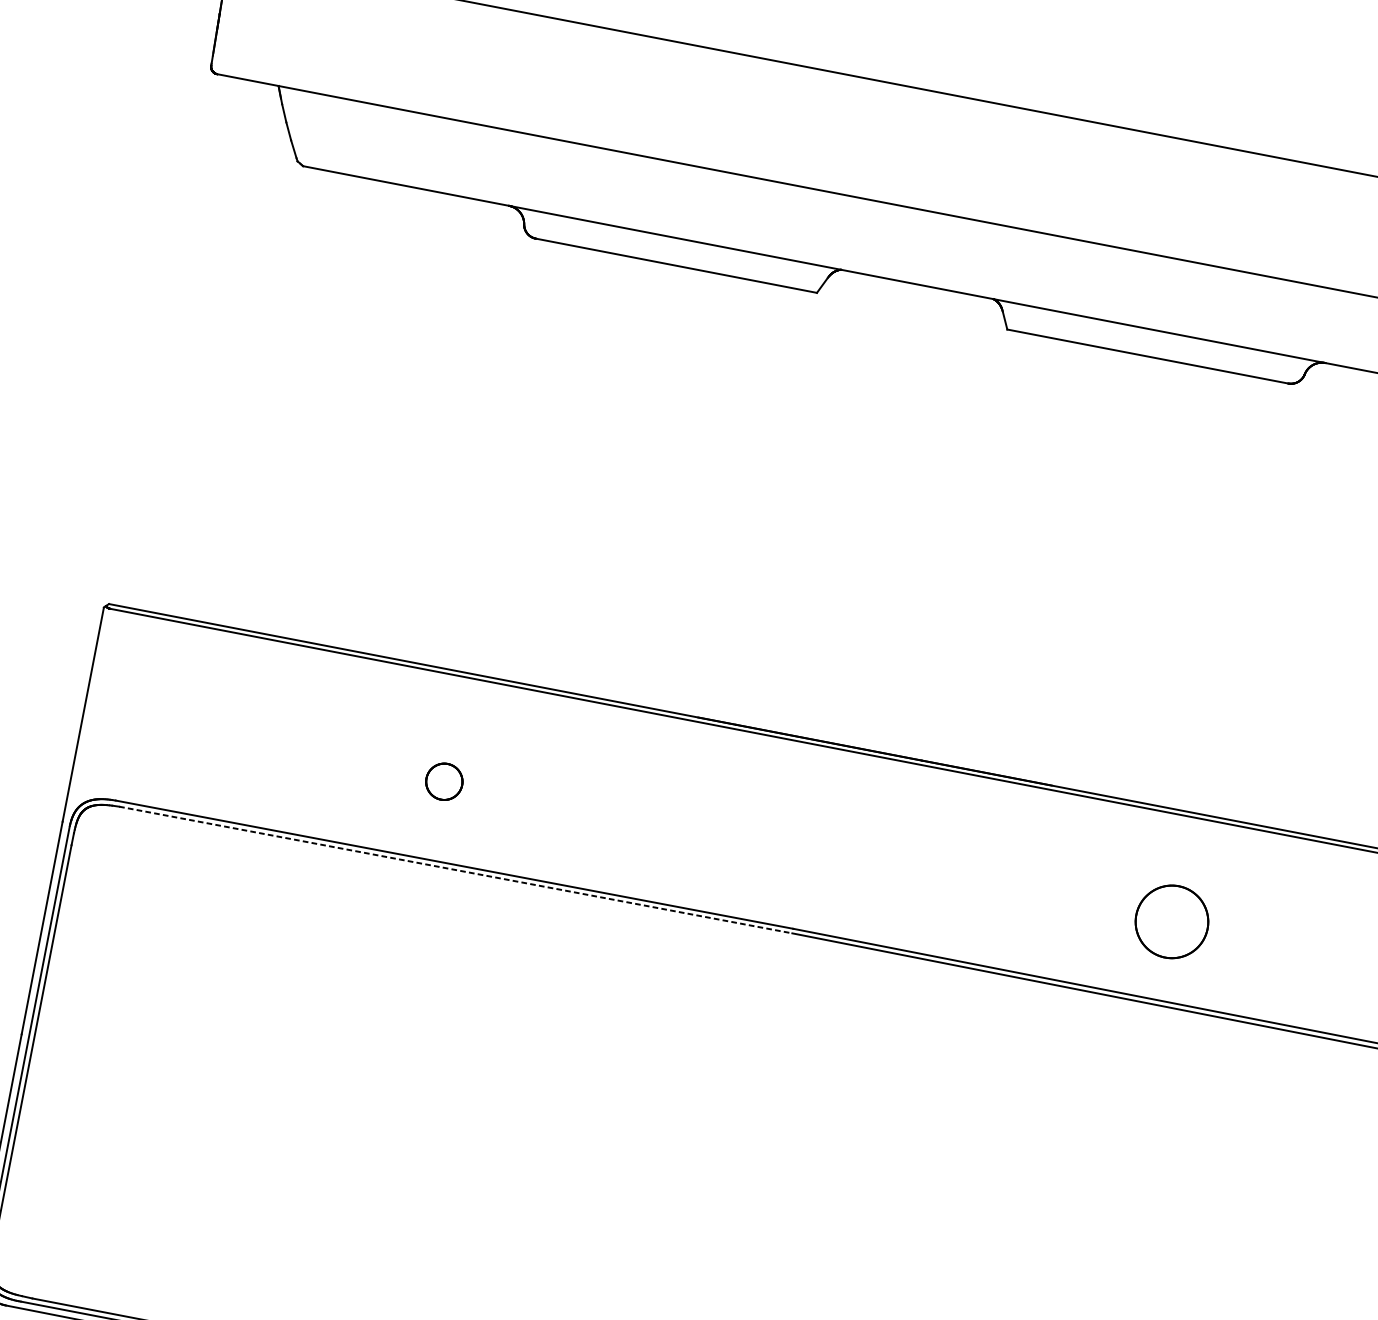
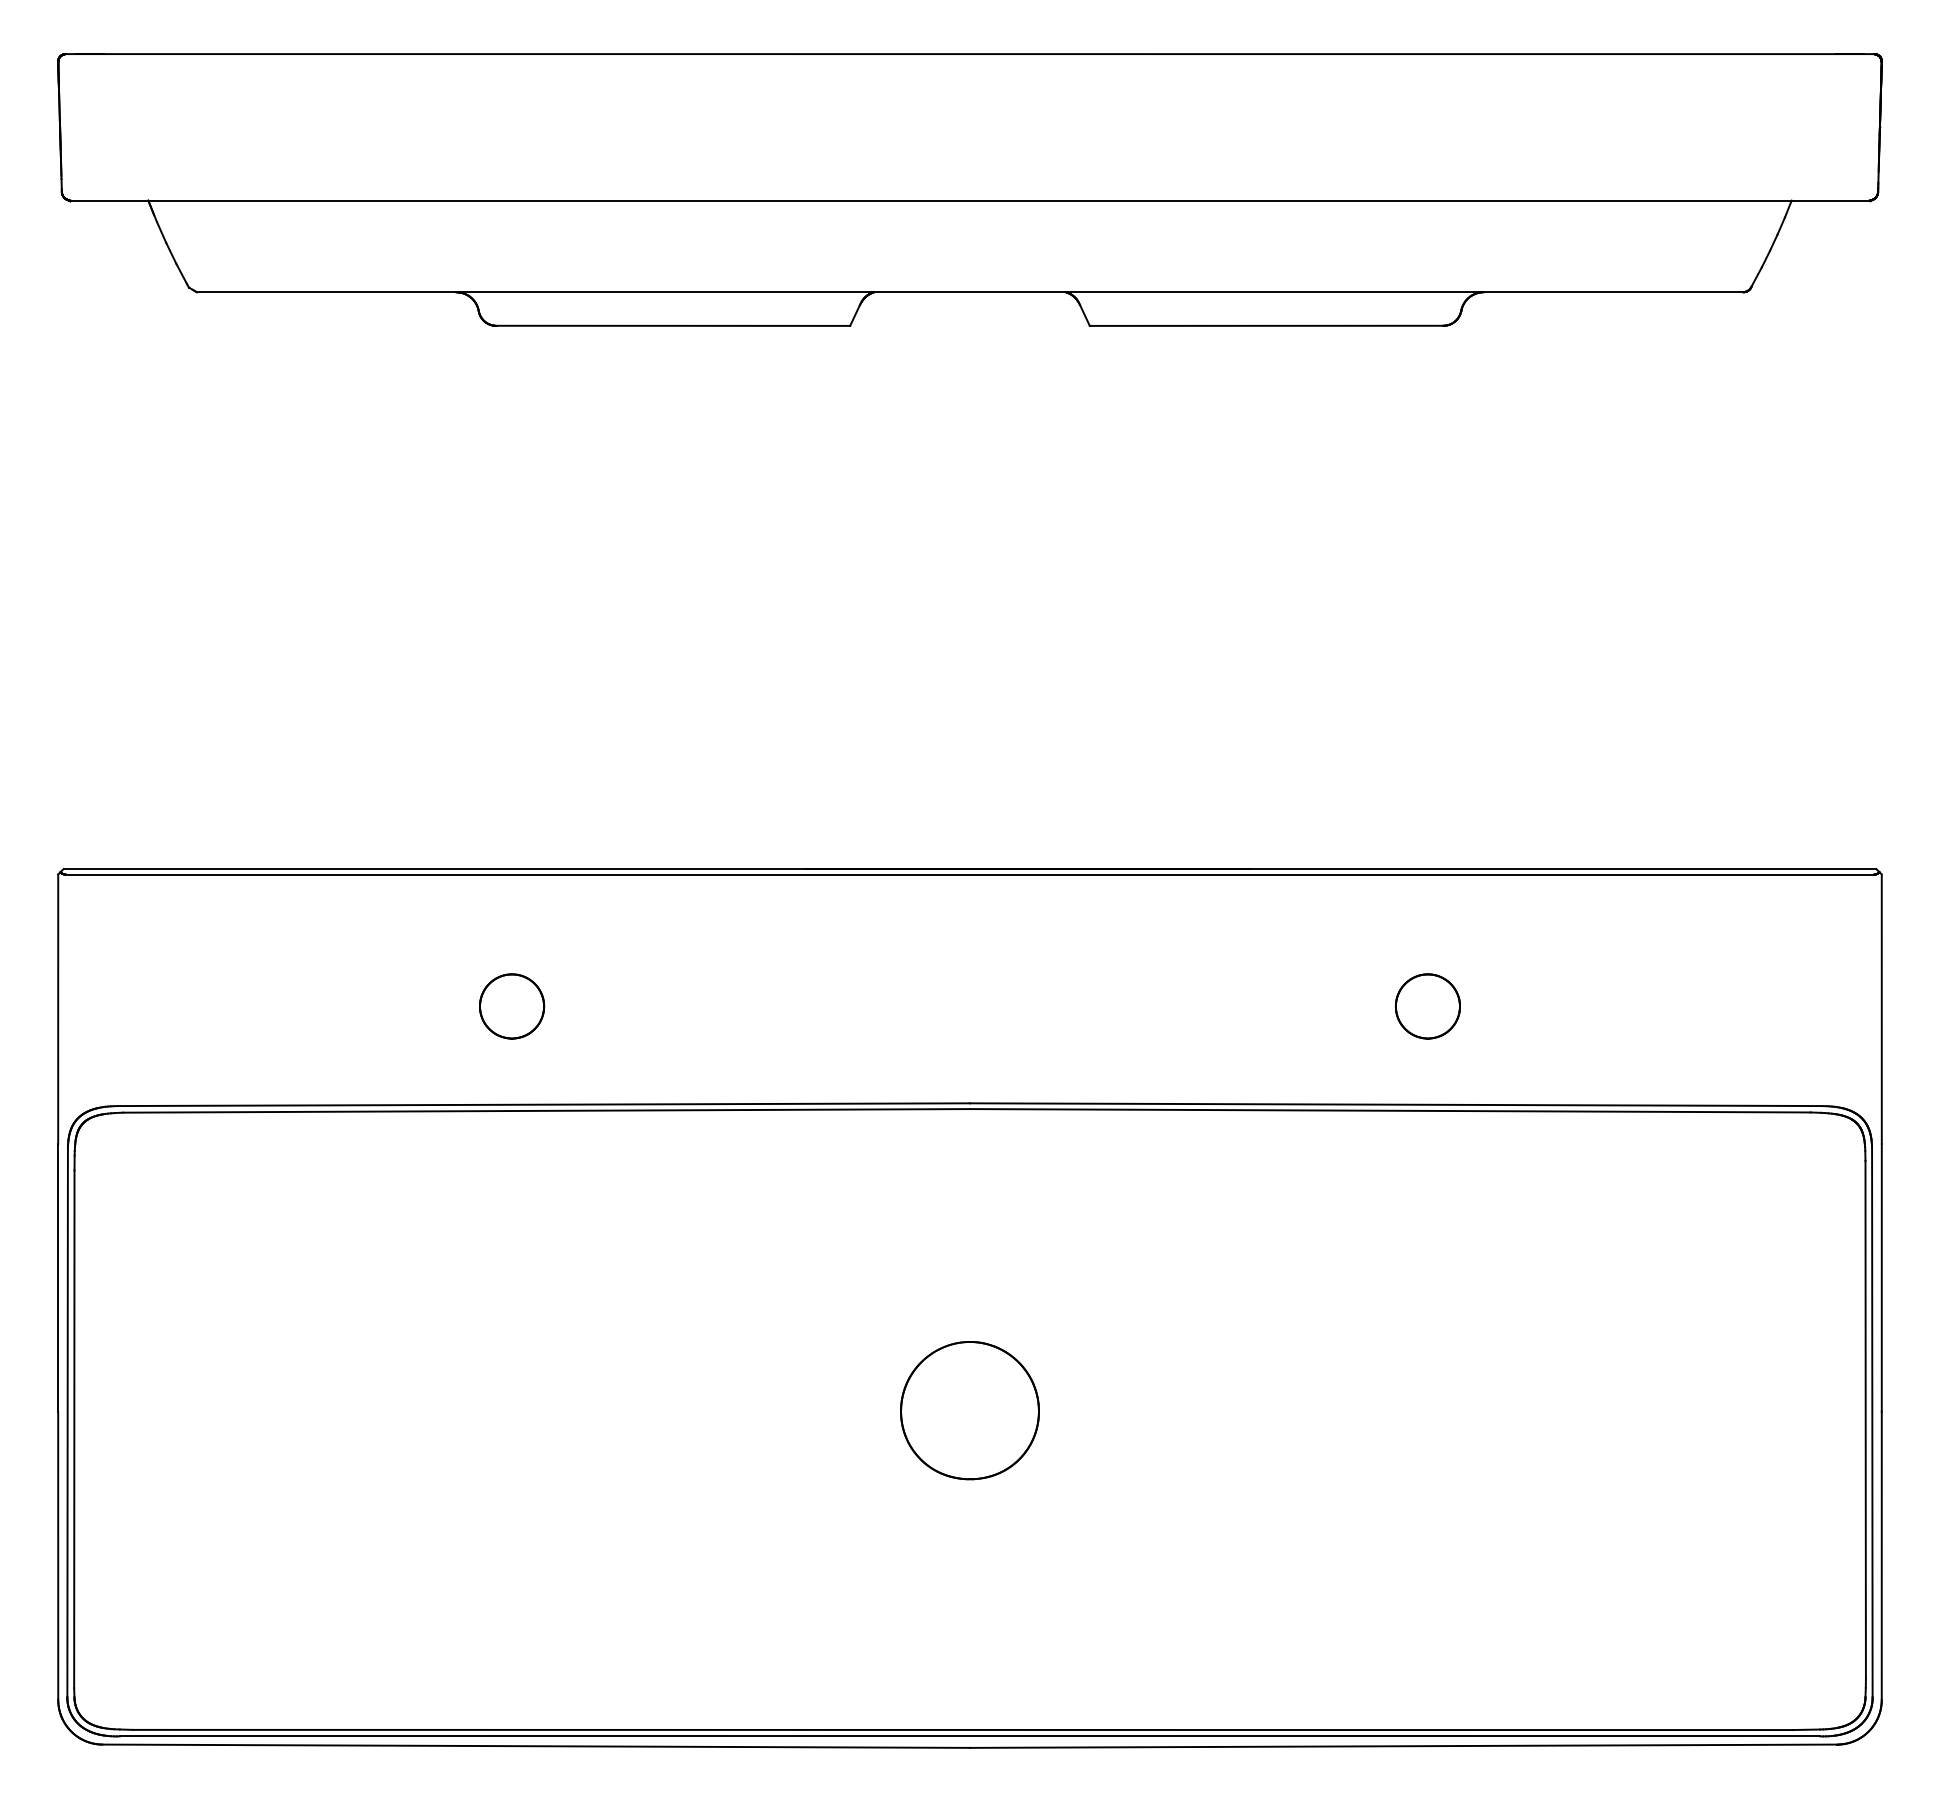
part: (444, 781) -> (512, 1006), size x1.43
line: (456, 869) -> (547, 1110), dashed -> solid
part: (1171, 921) -> (1427, 1006), size x0.71
part: (745, 1172) -> (969, 1410), added

